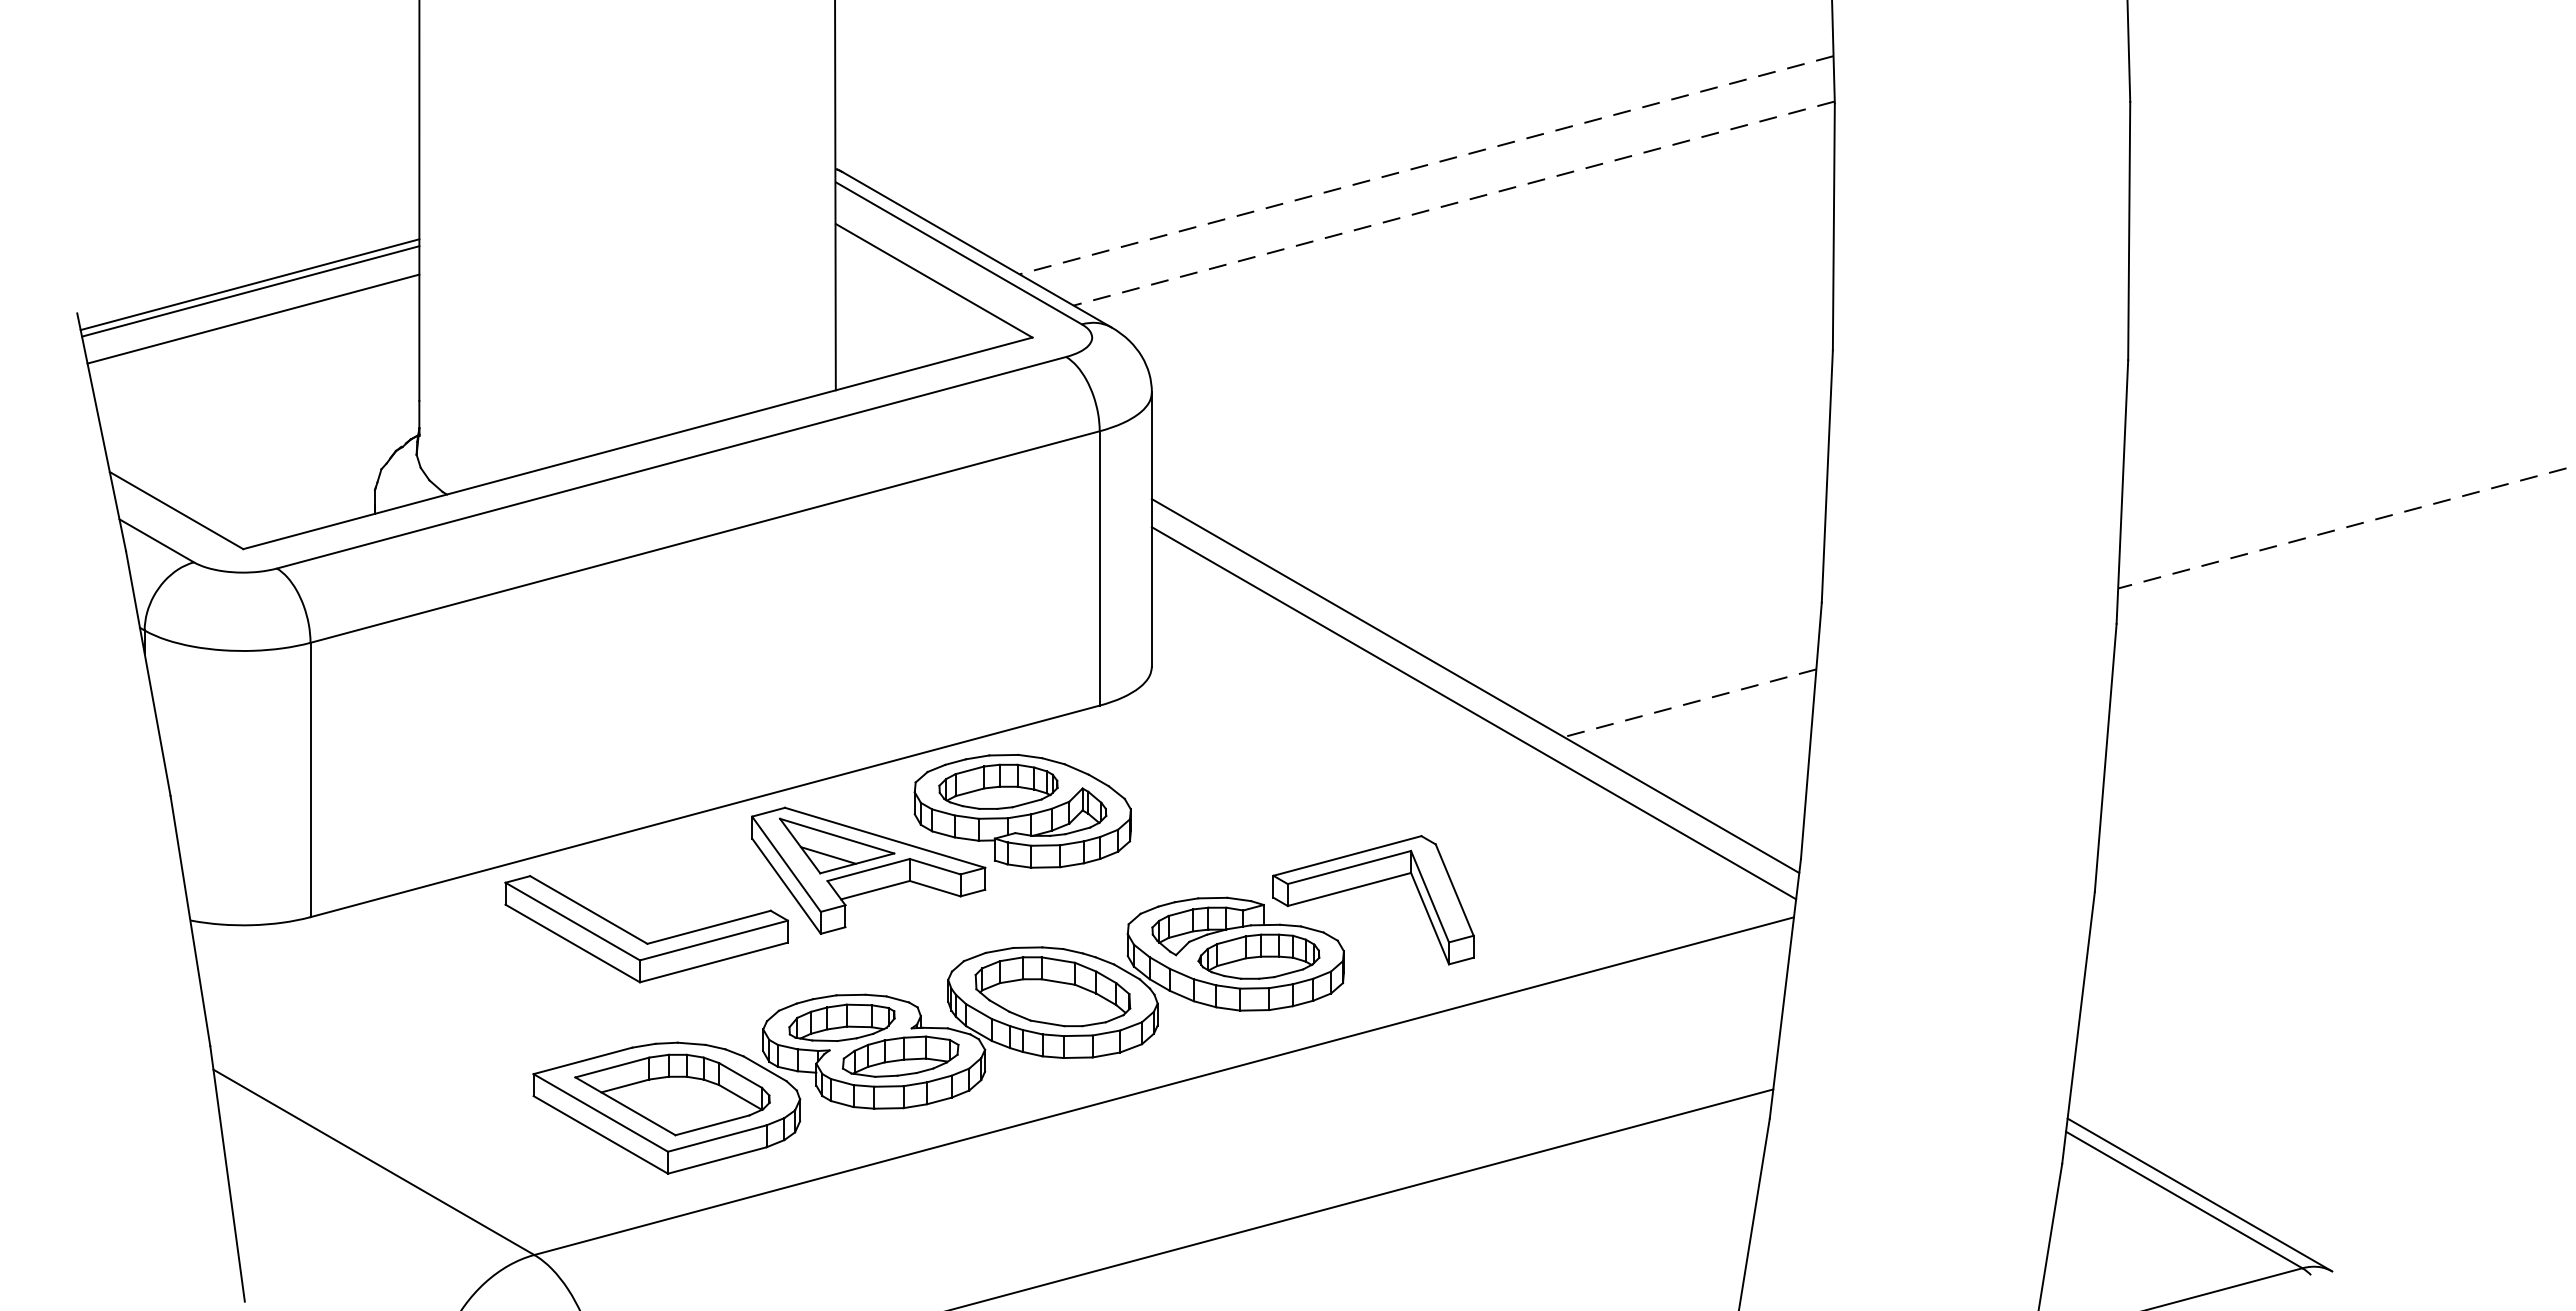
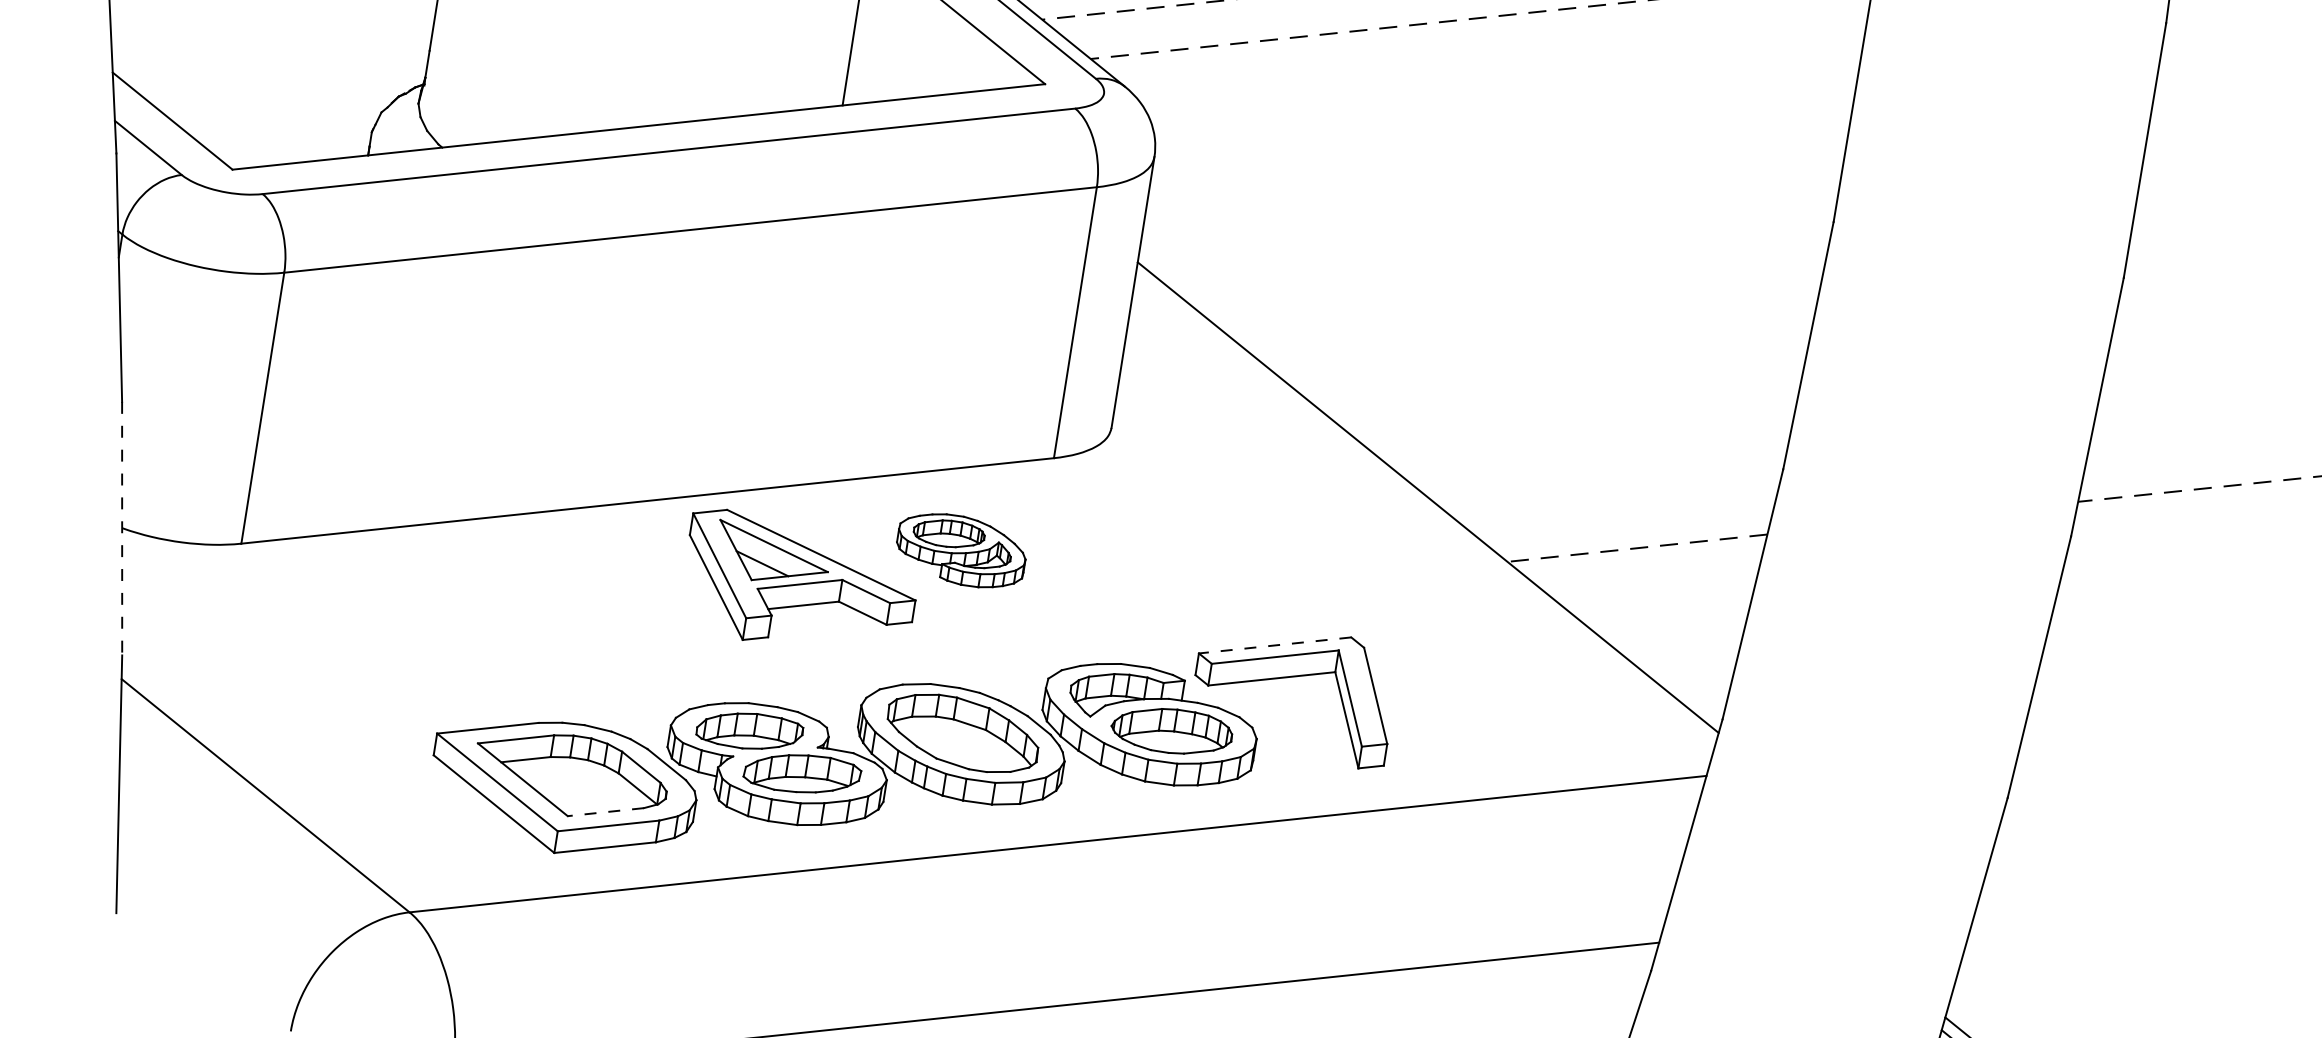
line: (1473, 713) -> (1421, 524), removed
part: (1022, 811) -> (961, 550), size x0.6
line: (1347, 855) -> (1275, 644), solid -> dashed
line: (190, 921) -> (122, 529), solid -> dashed
part: (642, 939) -> (565, 617), removed
line: (712, 1125) -> (605, 812), solid -> dashed

